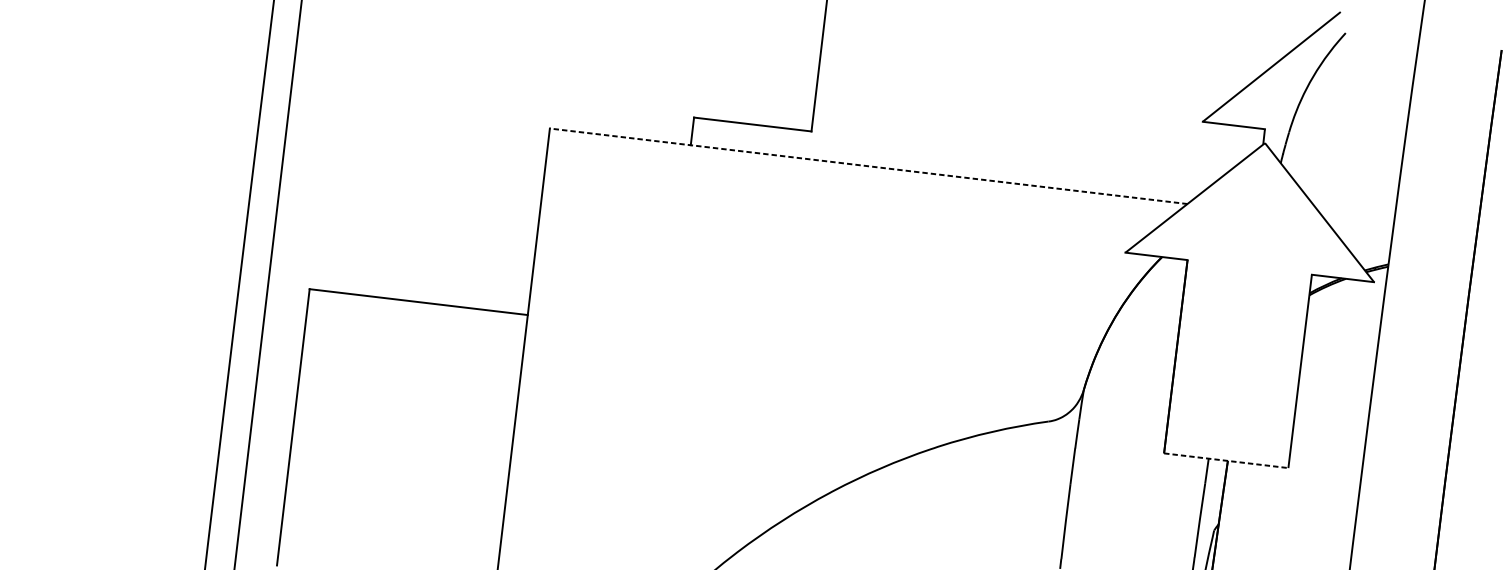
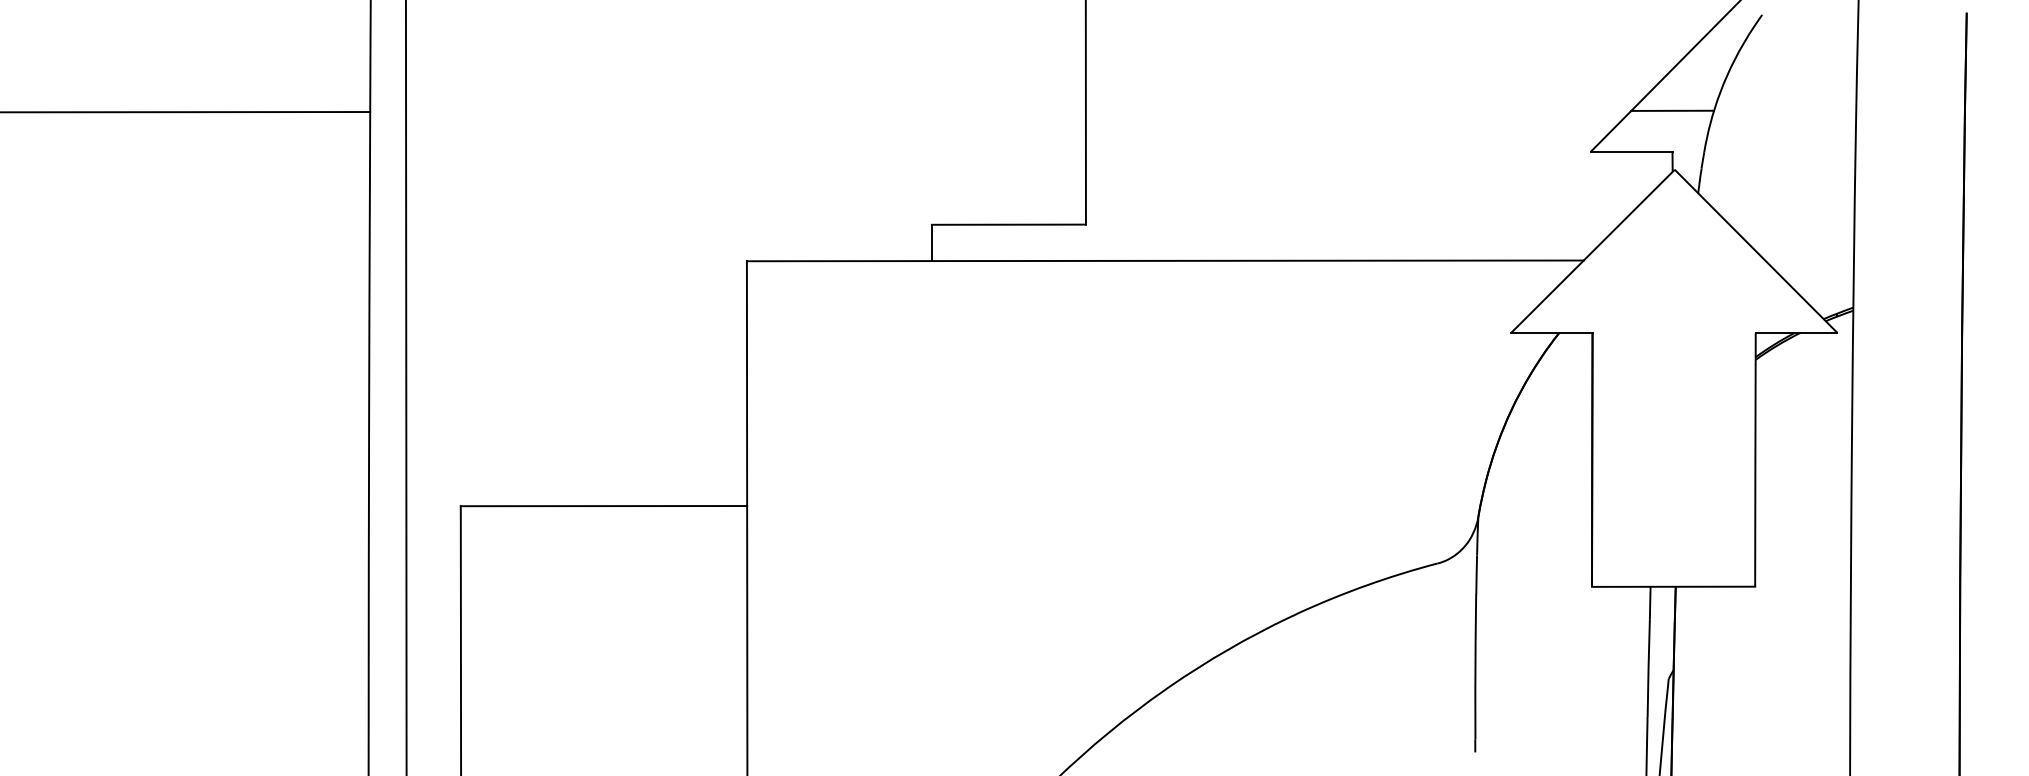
line: (1268, 97) -> (1672, 110), added
line: (868, 165) -> (1164, 260), dashed -> solid
line: (1226, 460) -> (1673, 586), dashed -> solid

